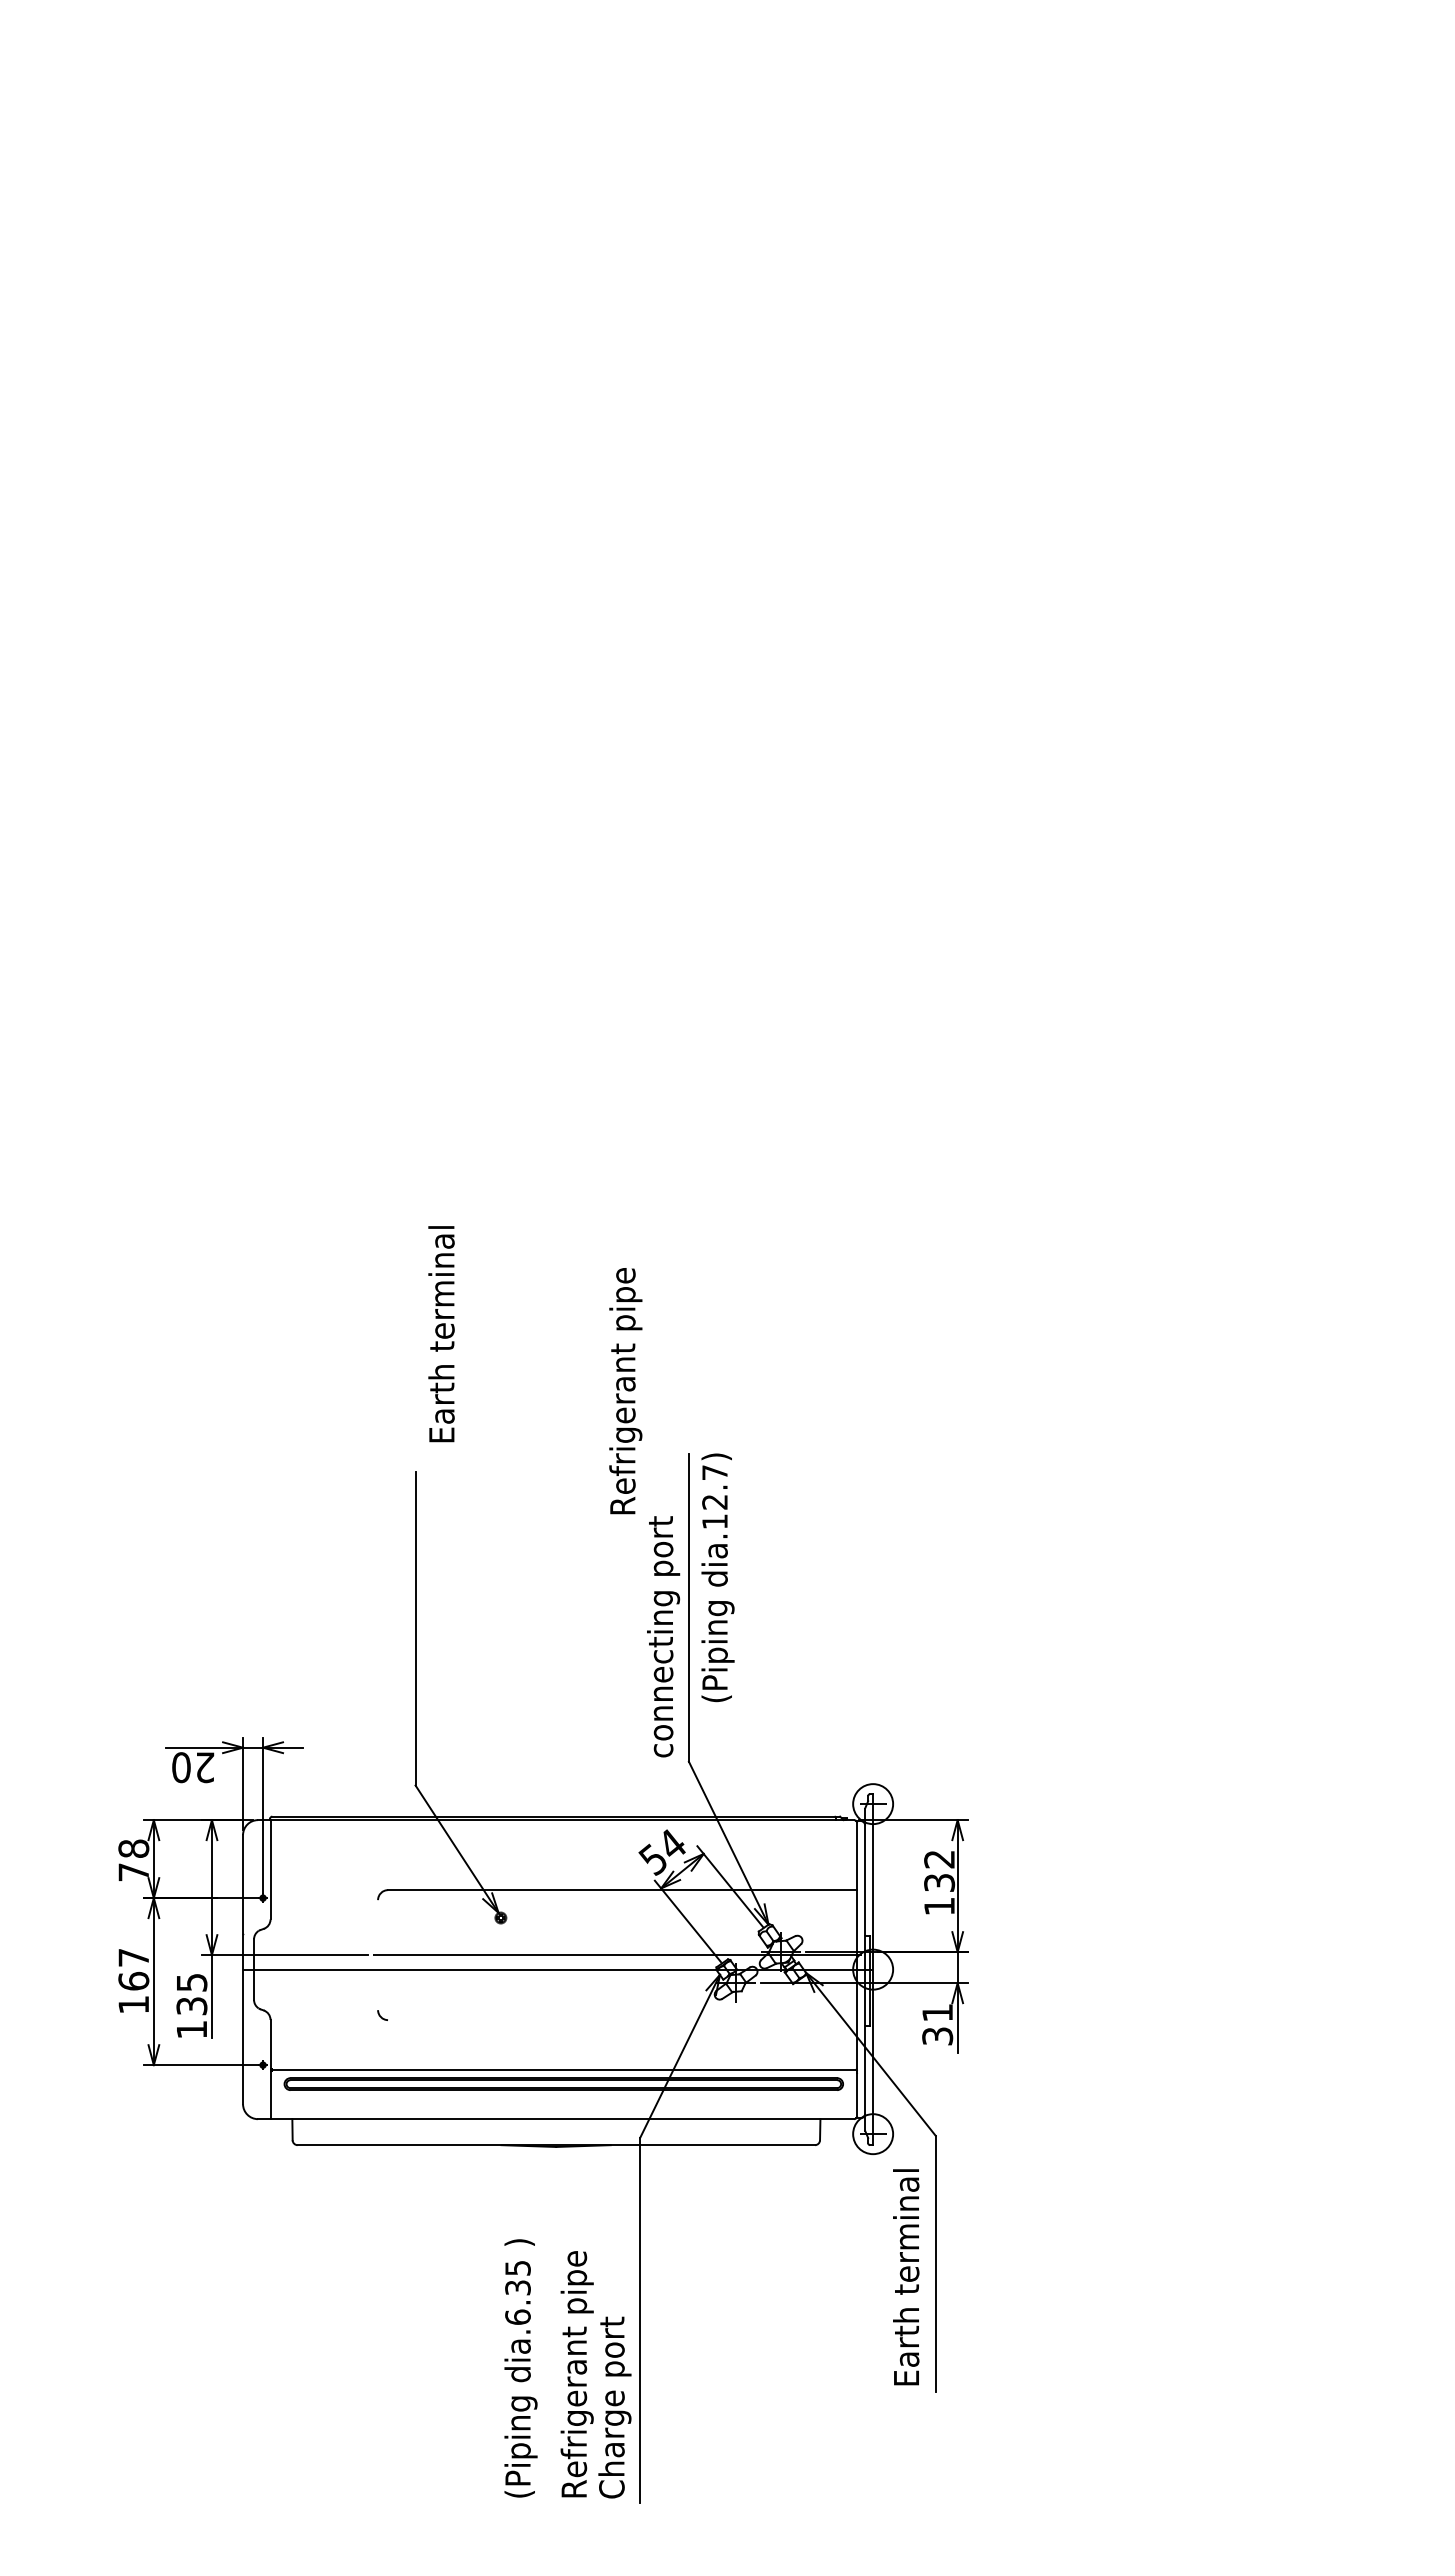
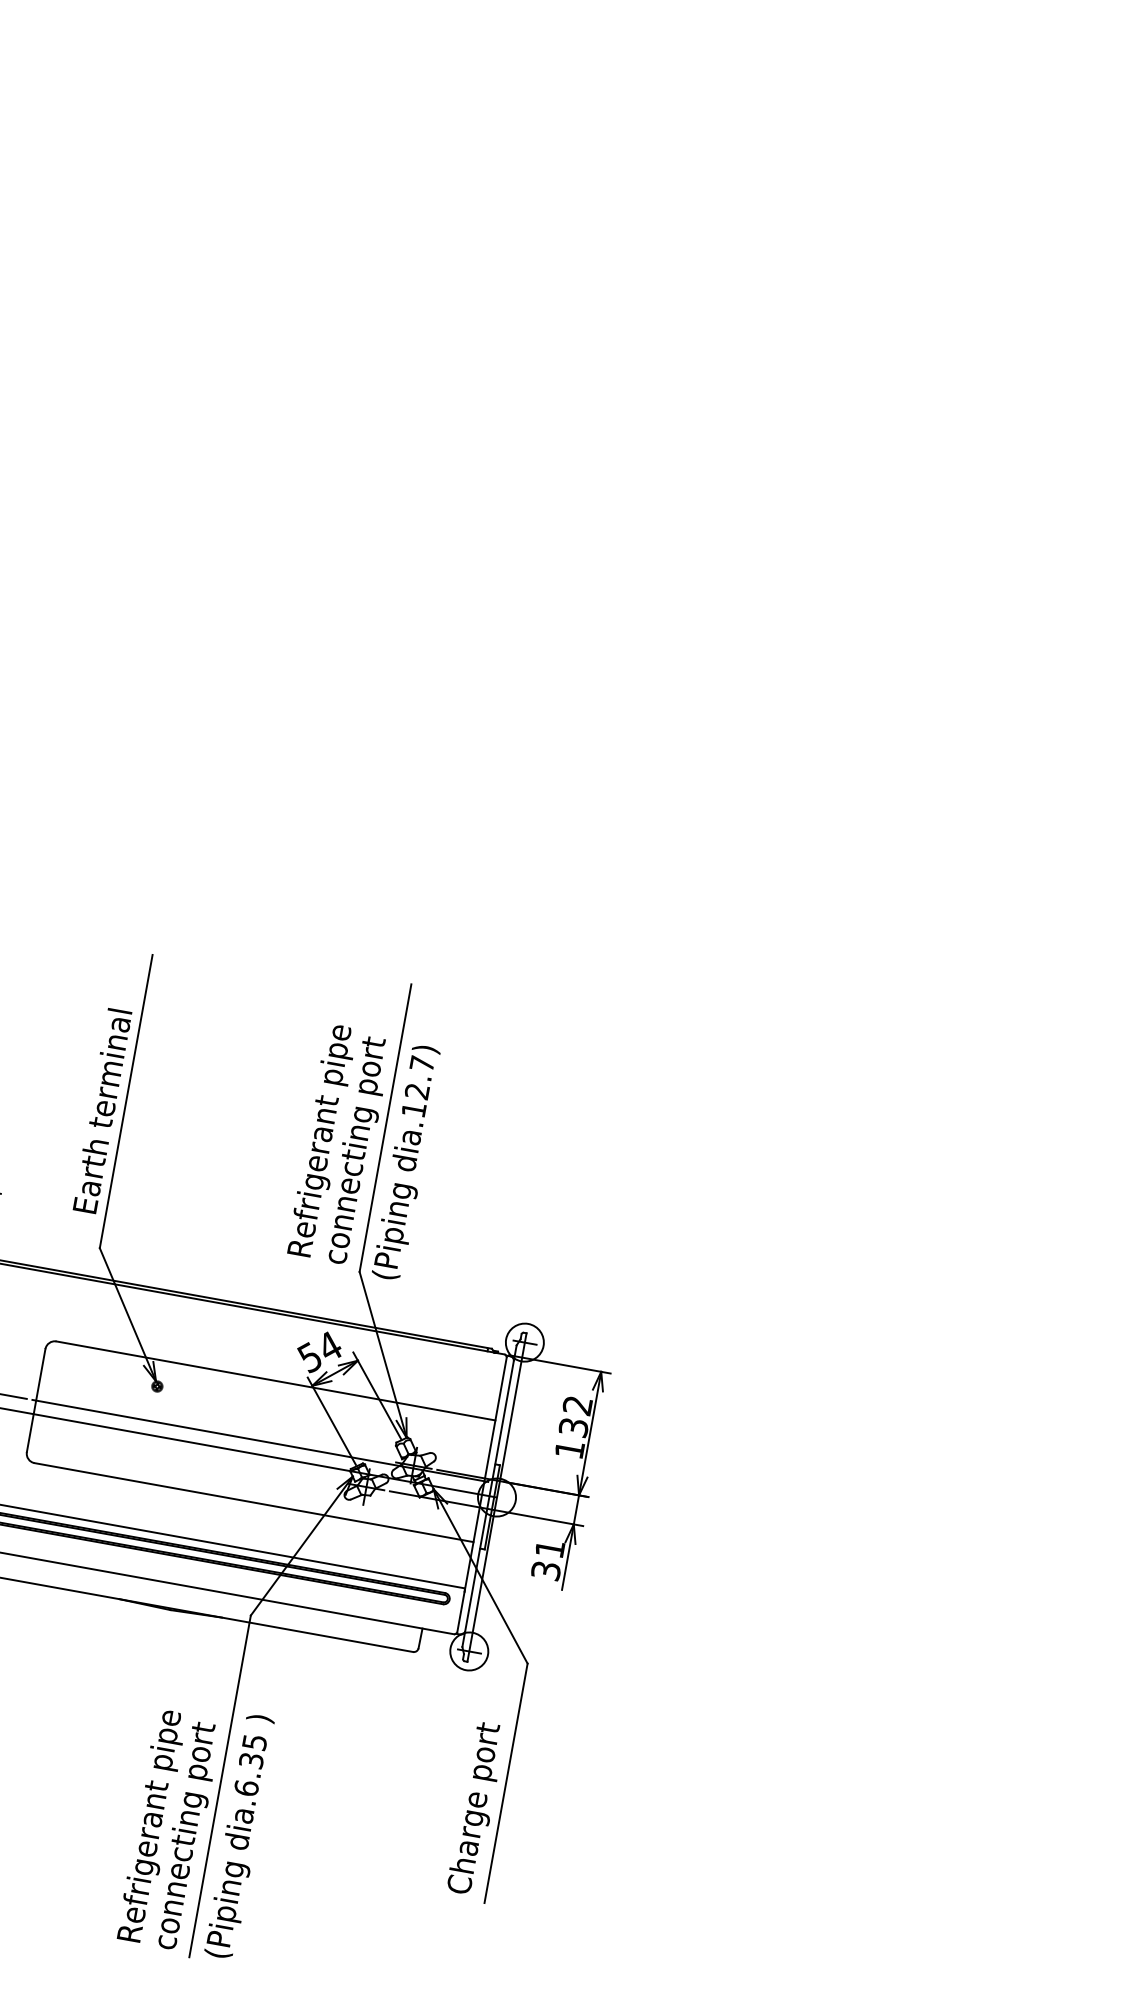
text: (441, 1334) -> (102, 1111), moved
text: (625, 1391) -> (321, 1141), moved
text: (717, 1577) -> (406, 1162), moved
line: (378, 1955) -> (36, 1401), added
line: (622, 2020) -> (253, 1502), added
text: (909, 2277) -> (479, 1791), Earth terminal -> Charge port
text: (520, 2368) -> (240, 1836), moved
text: (614, 2377) -> (186, 1835), Charge port -> connecting port

